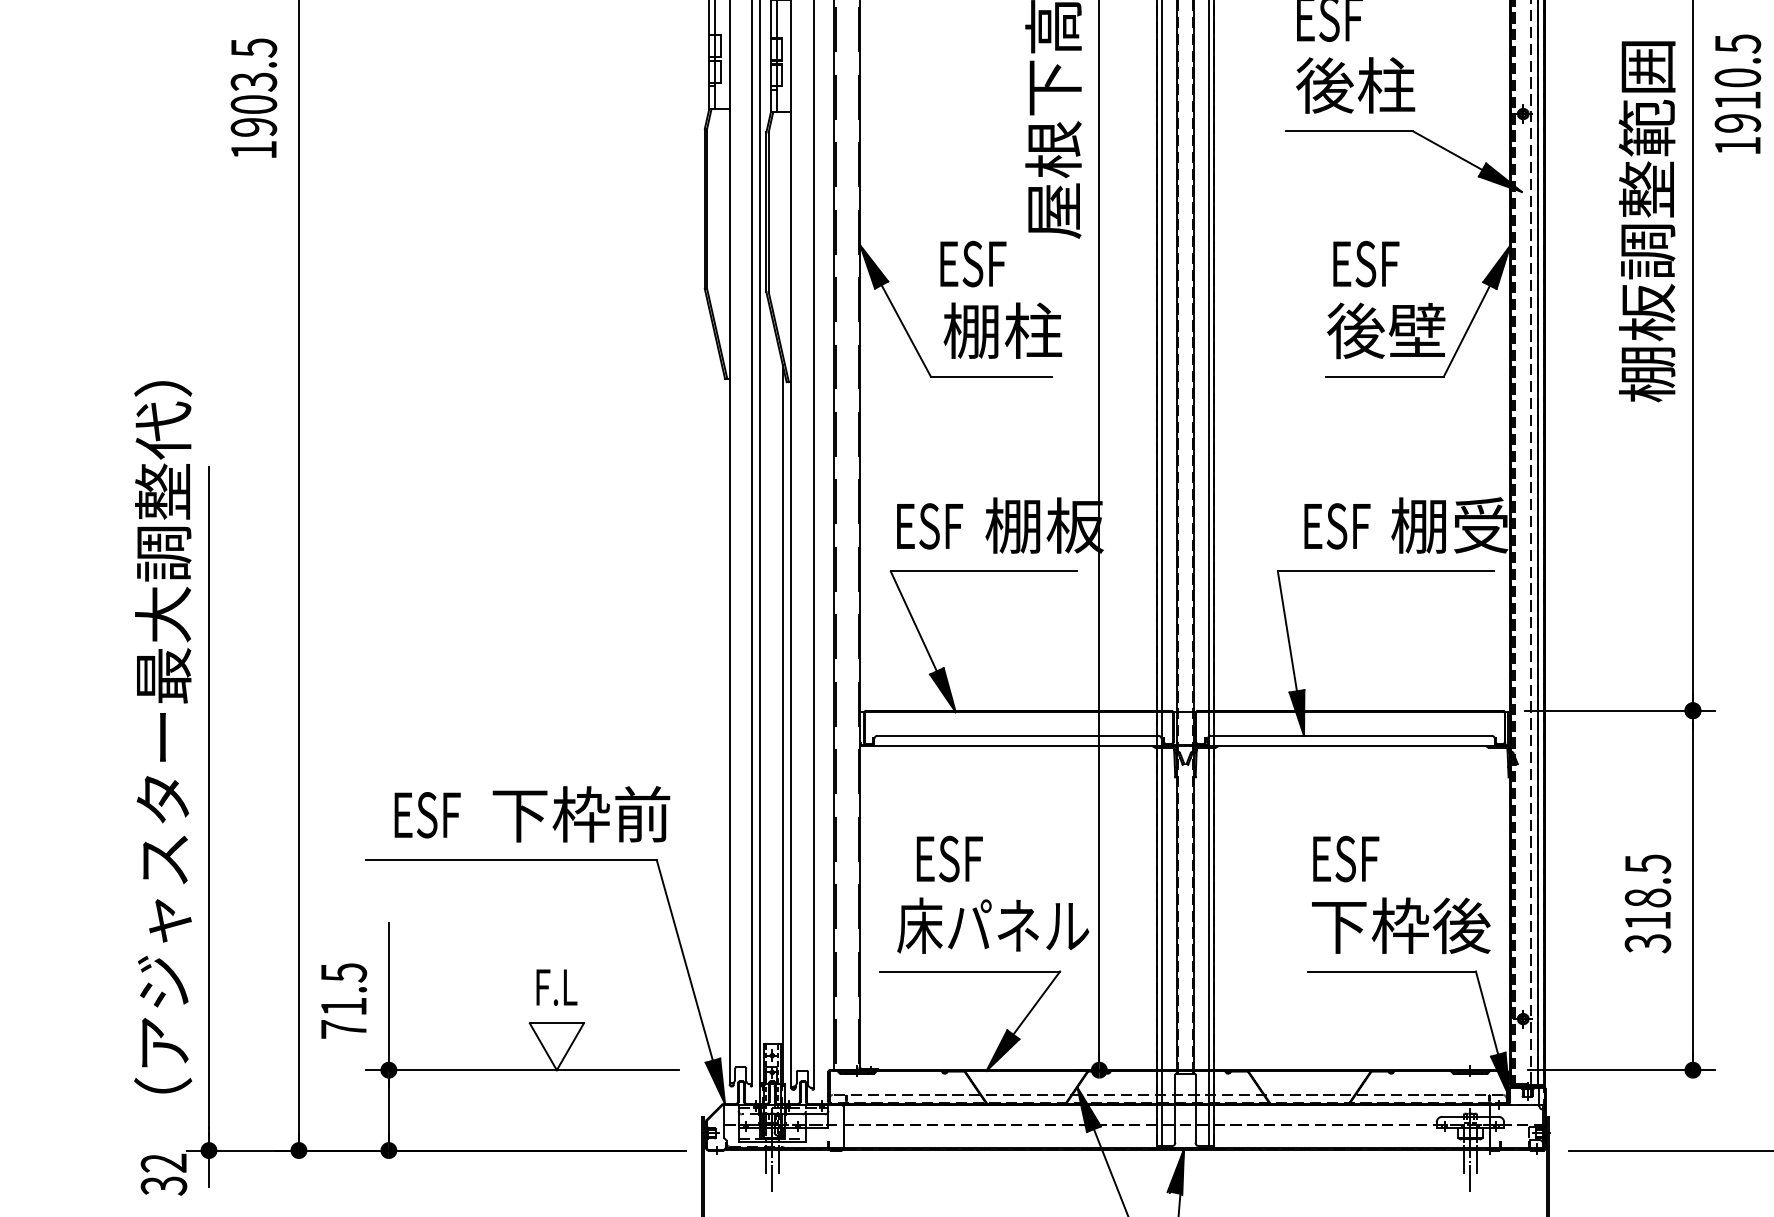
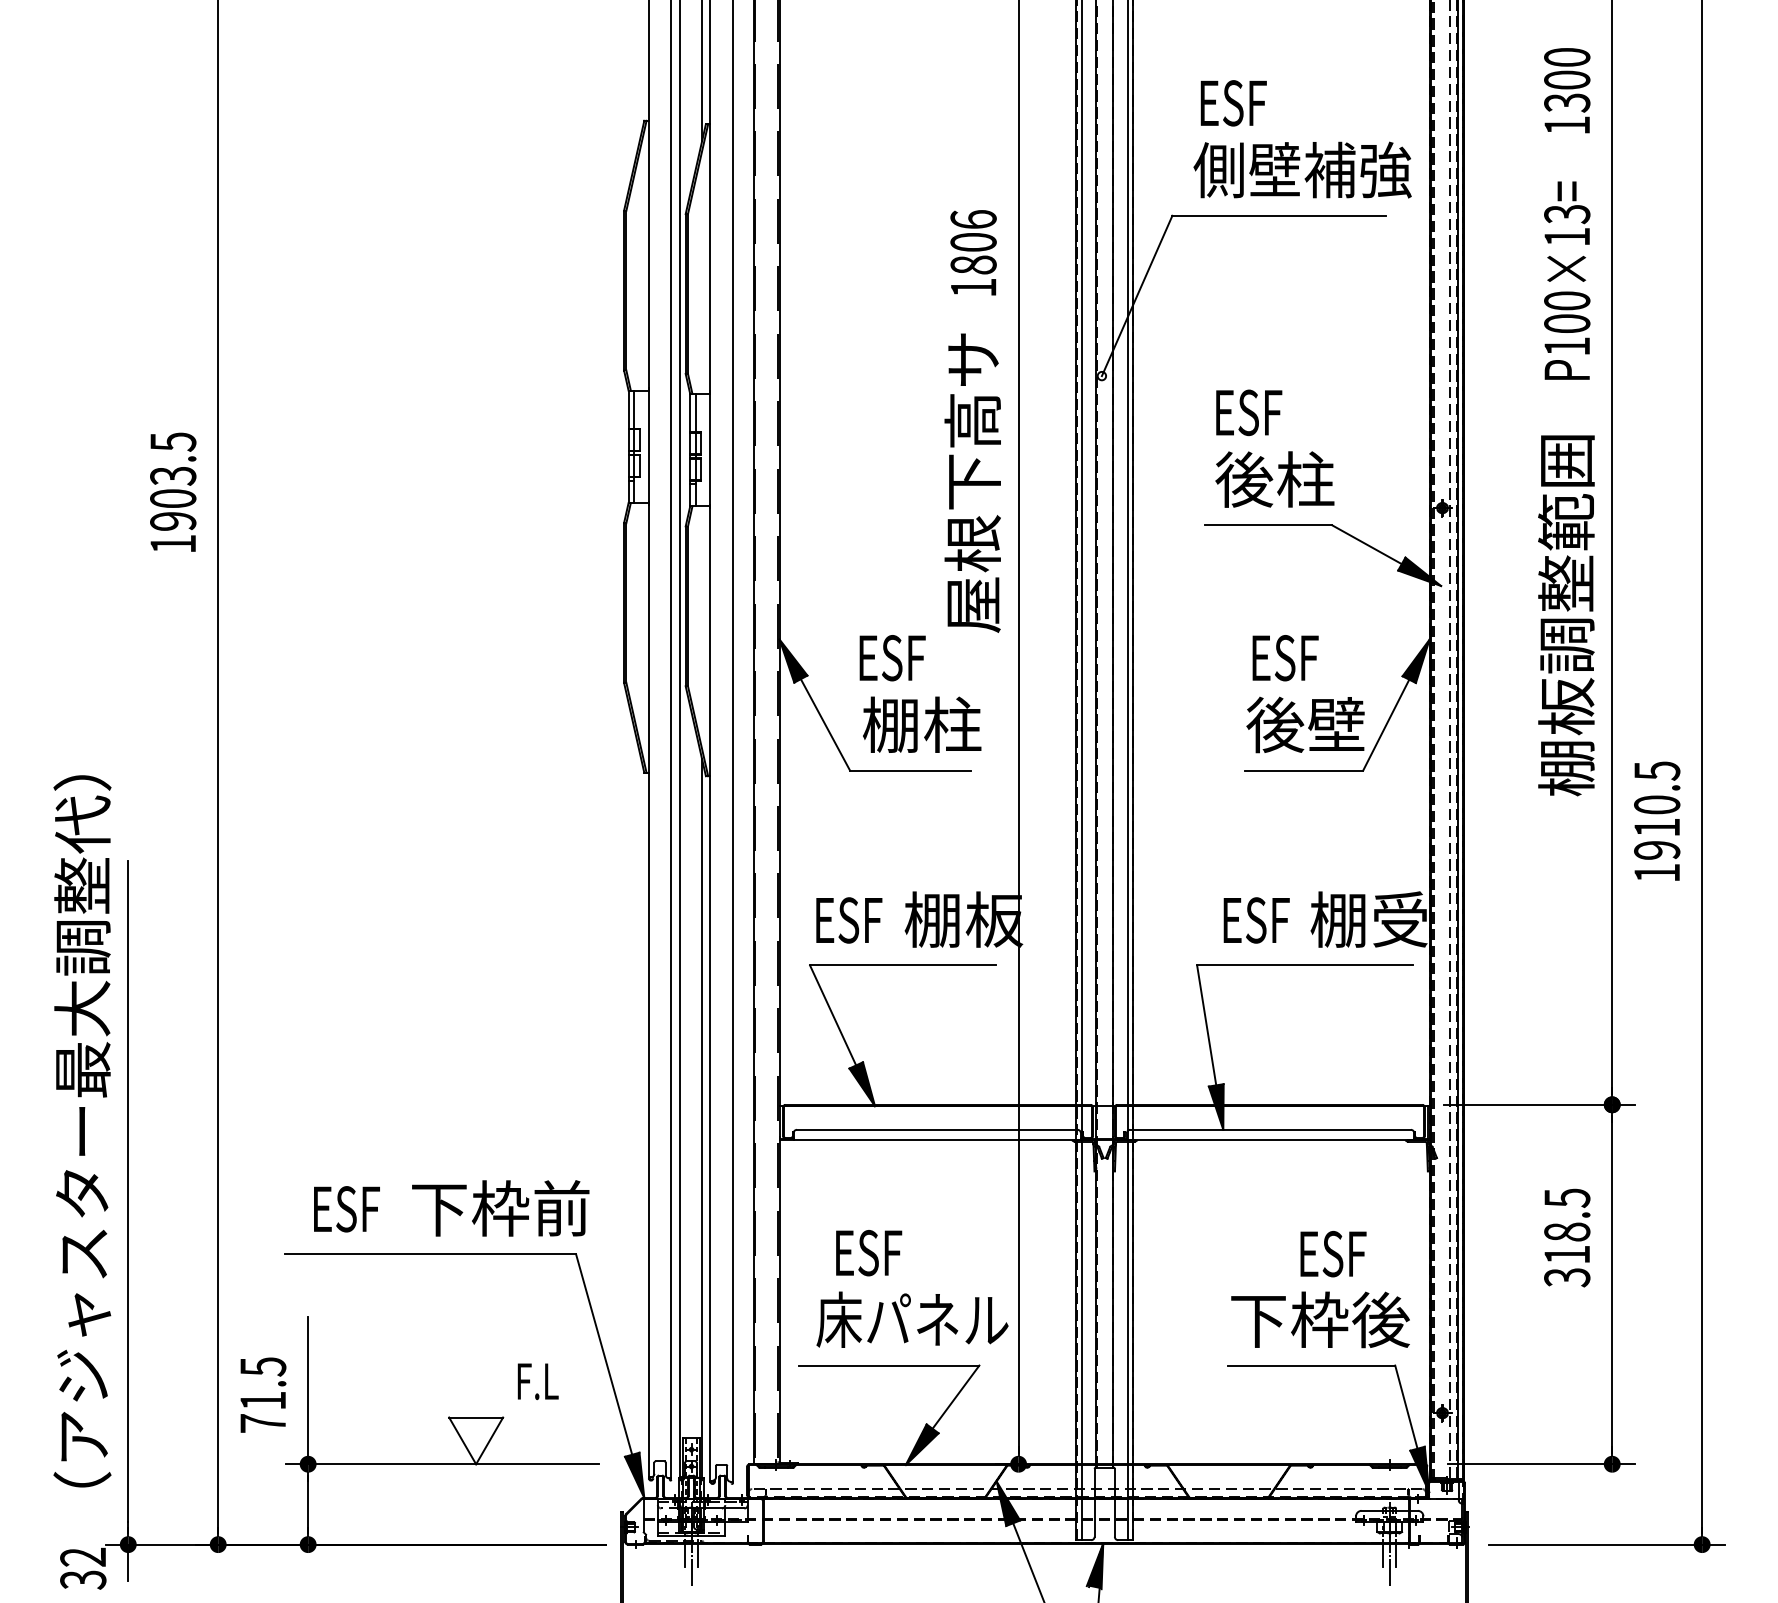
text: (1738, 93) -> (1657, 820), moved
text: (1346, 859) -> (1333, 1254), moved
text: (1648, 903) -> (1567, 1237), moved
text: (556, 987) -> (537, 1381), moved

